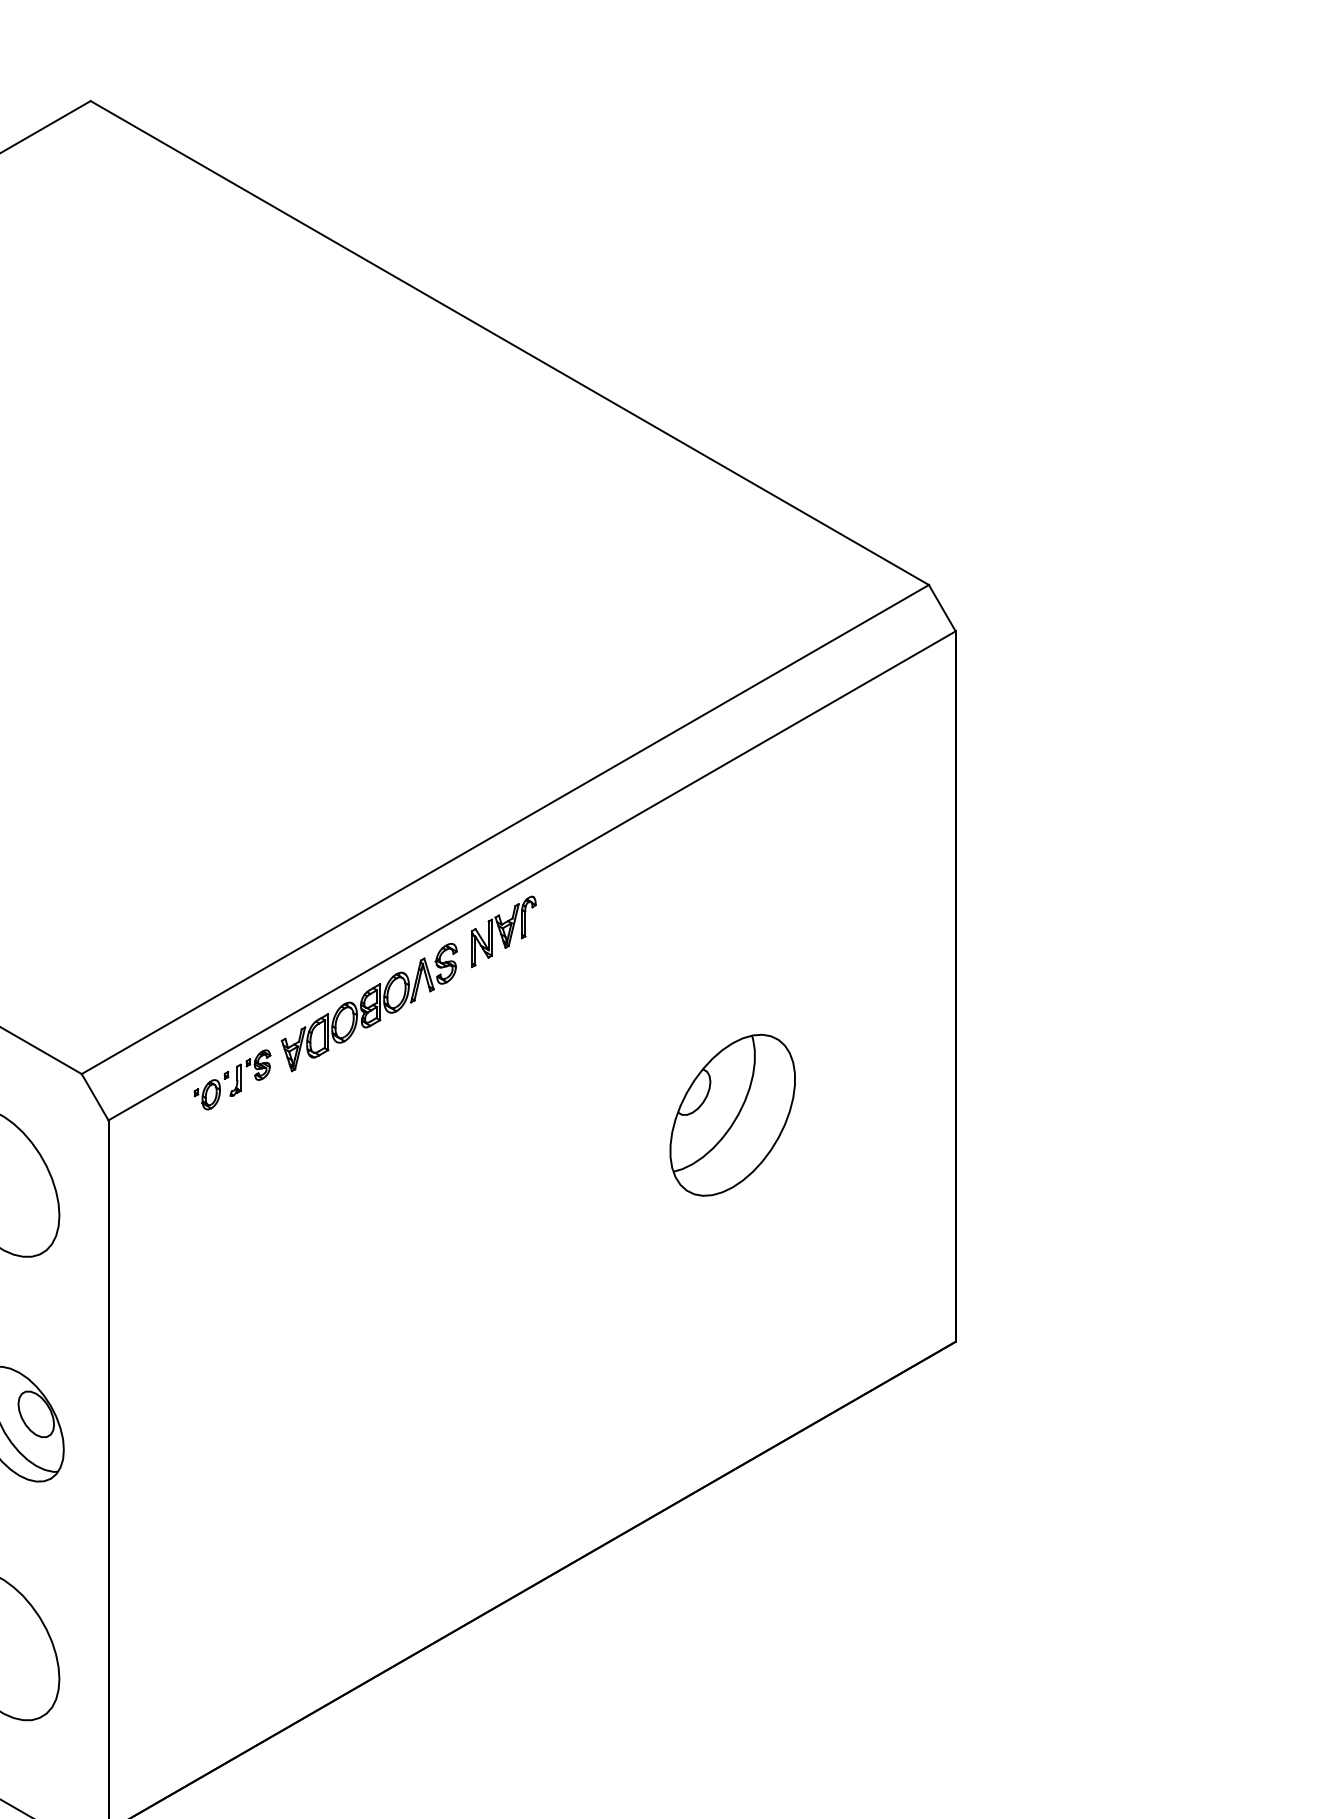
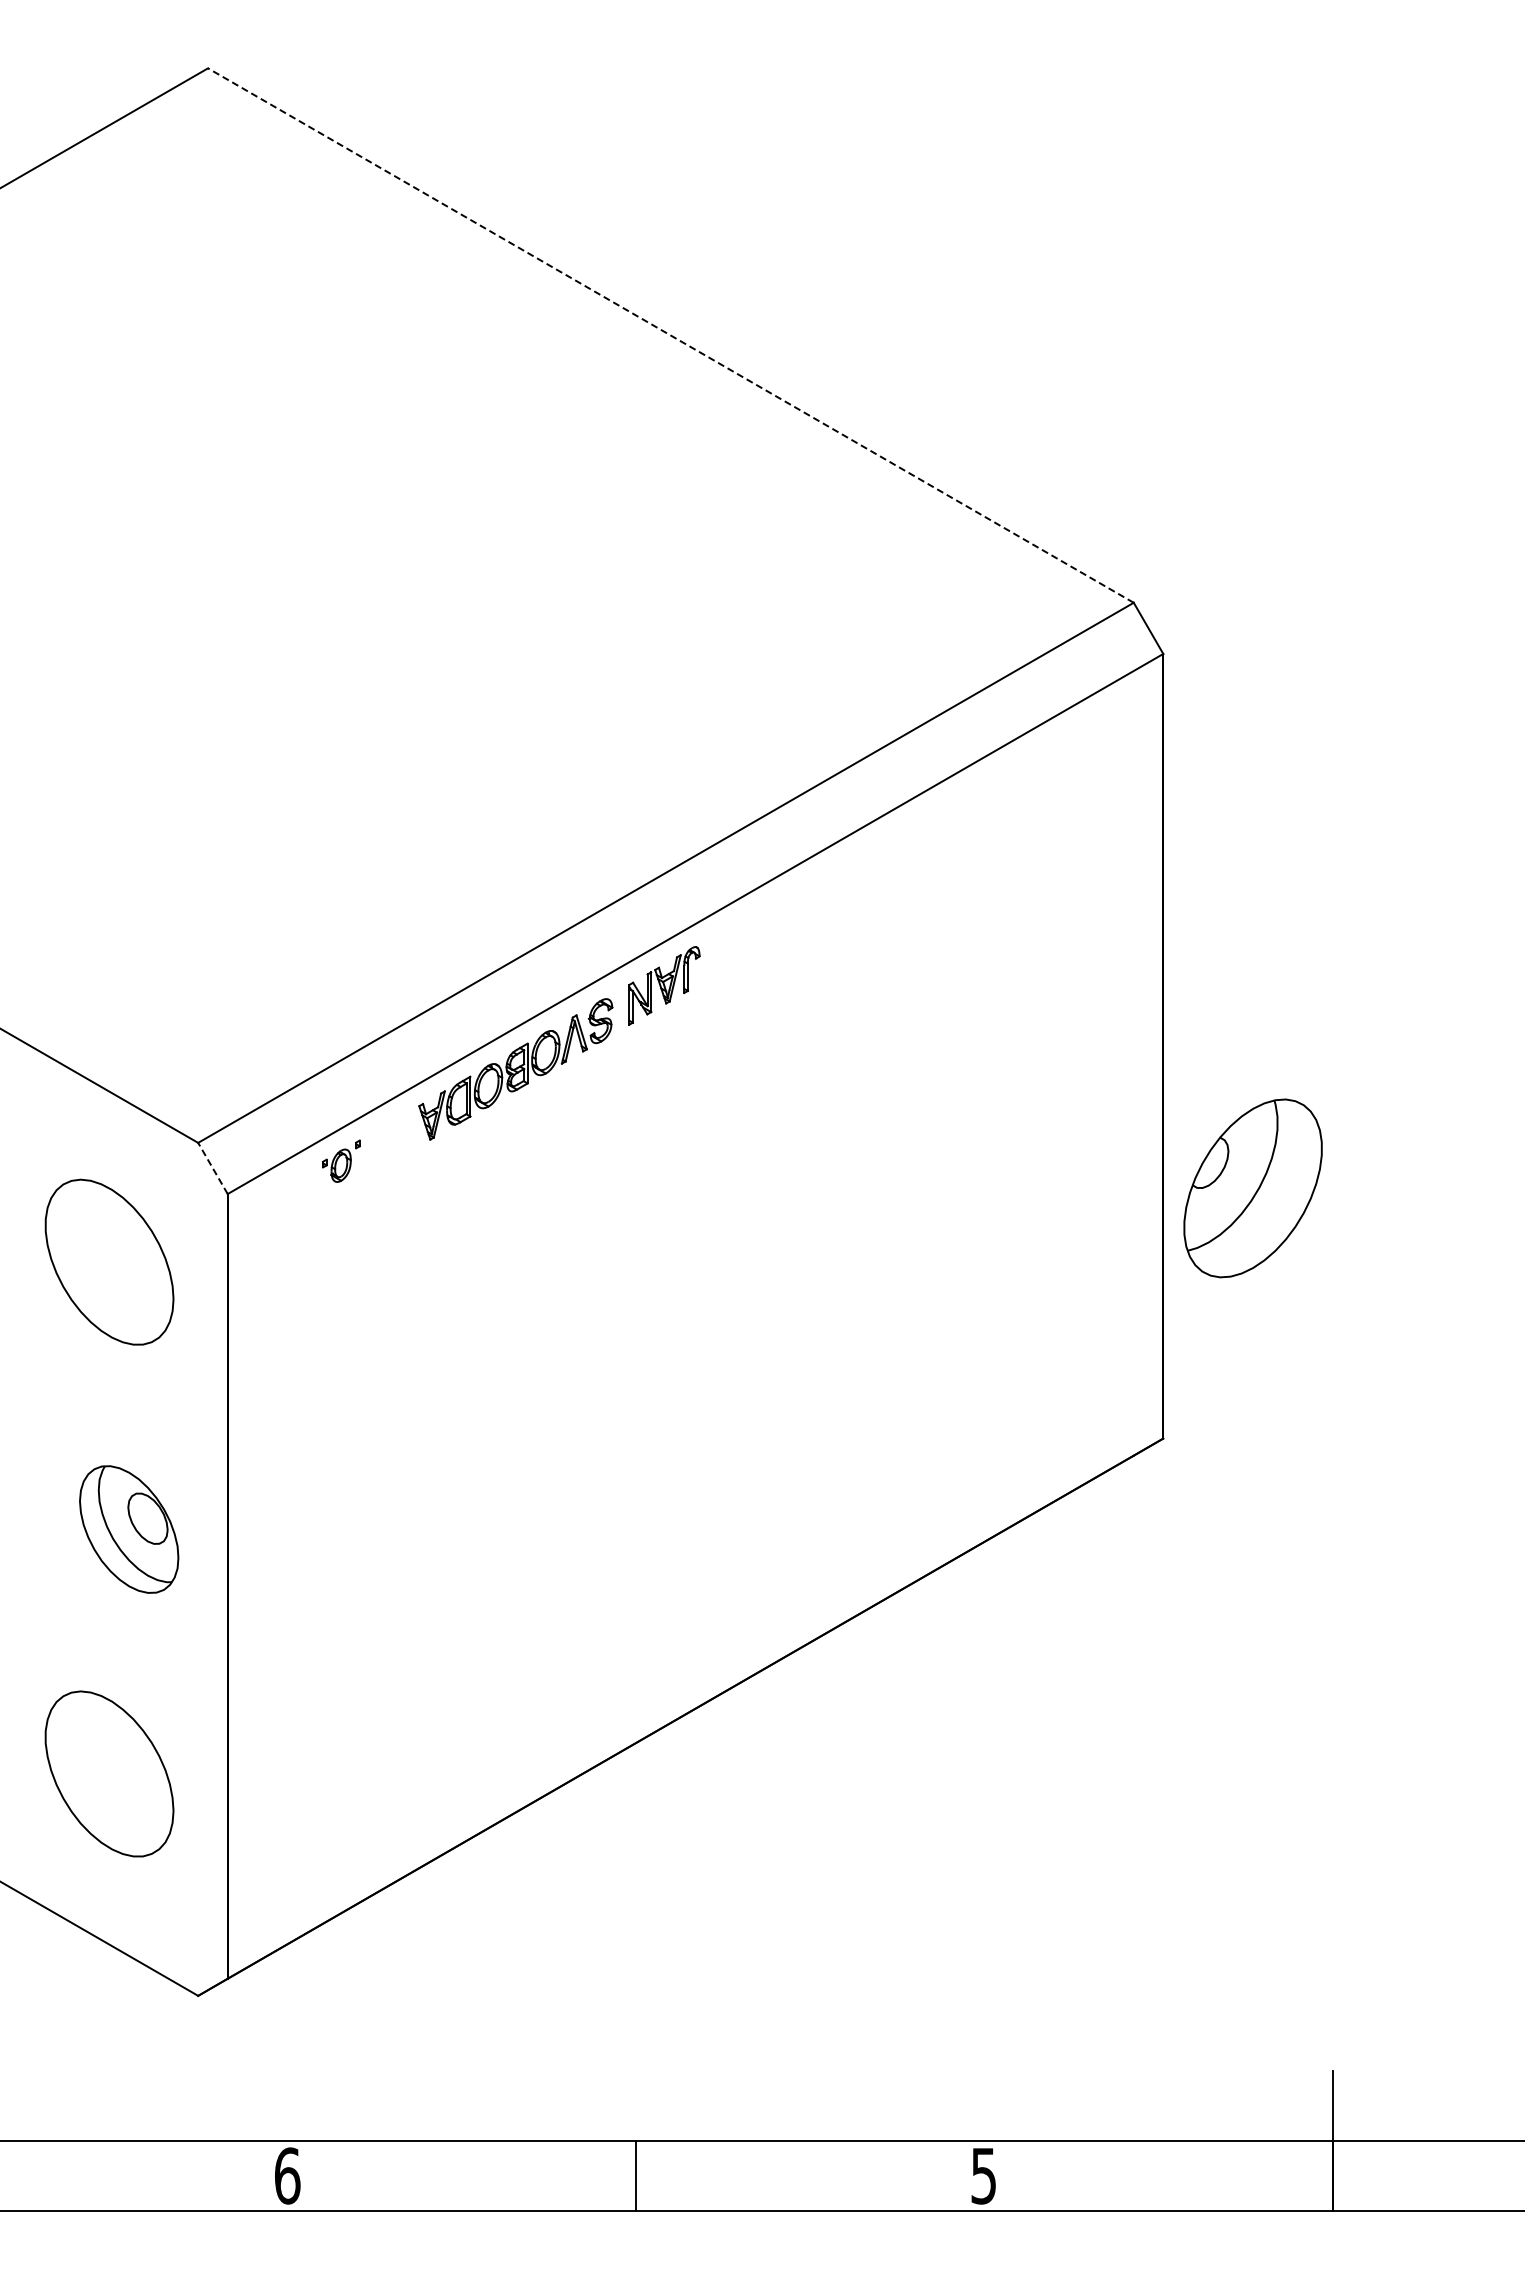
line: (509, 342) -> (670, 335), solid -> dashed
part: (250, 1072) -> (384, 1141), removed
line: (94, 1097) -> (212, 1168), solid -> dashed
part: (732, 1115) -> (1252, 1188), moved

